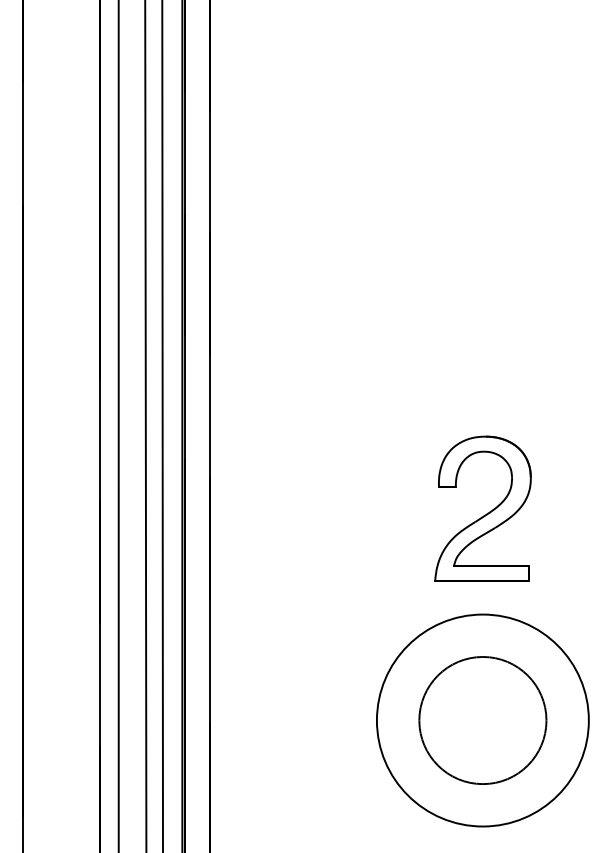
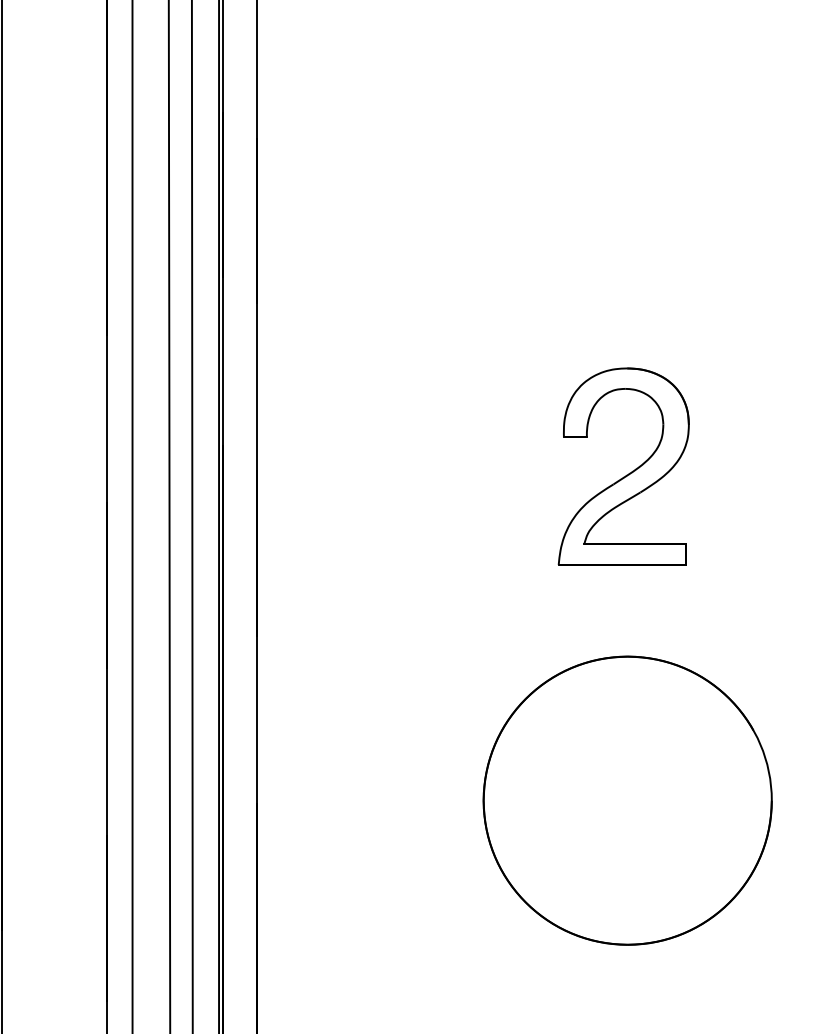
part: (486, 513) -> (628, 472), moved
circle: (482, 720) -> (627, 800), size x1.67

